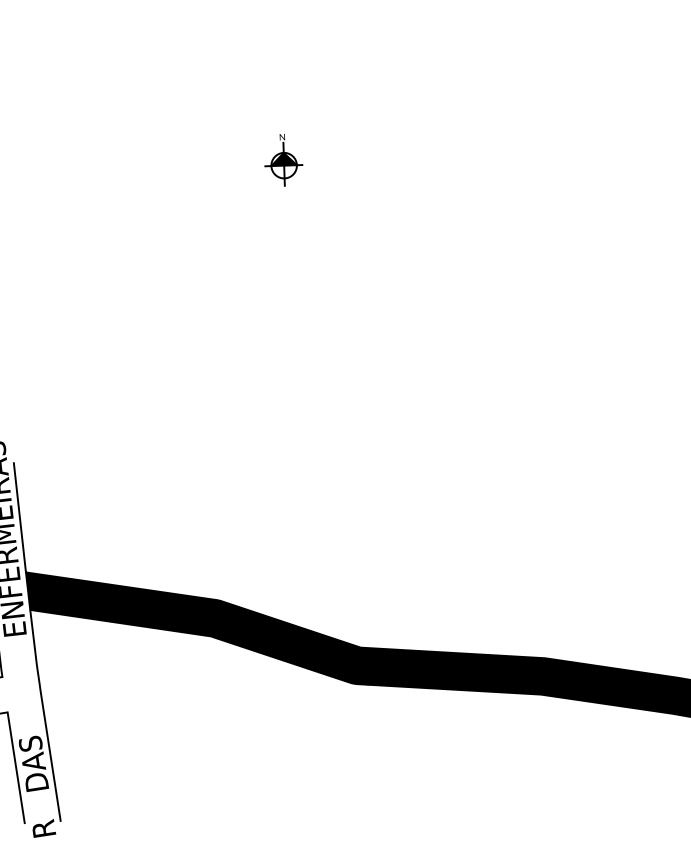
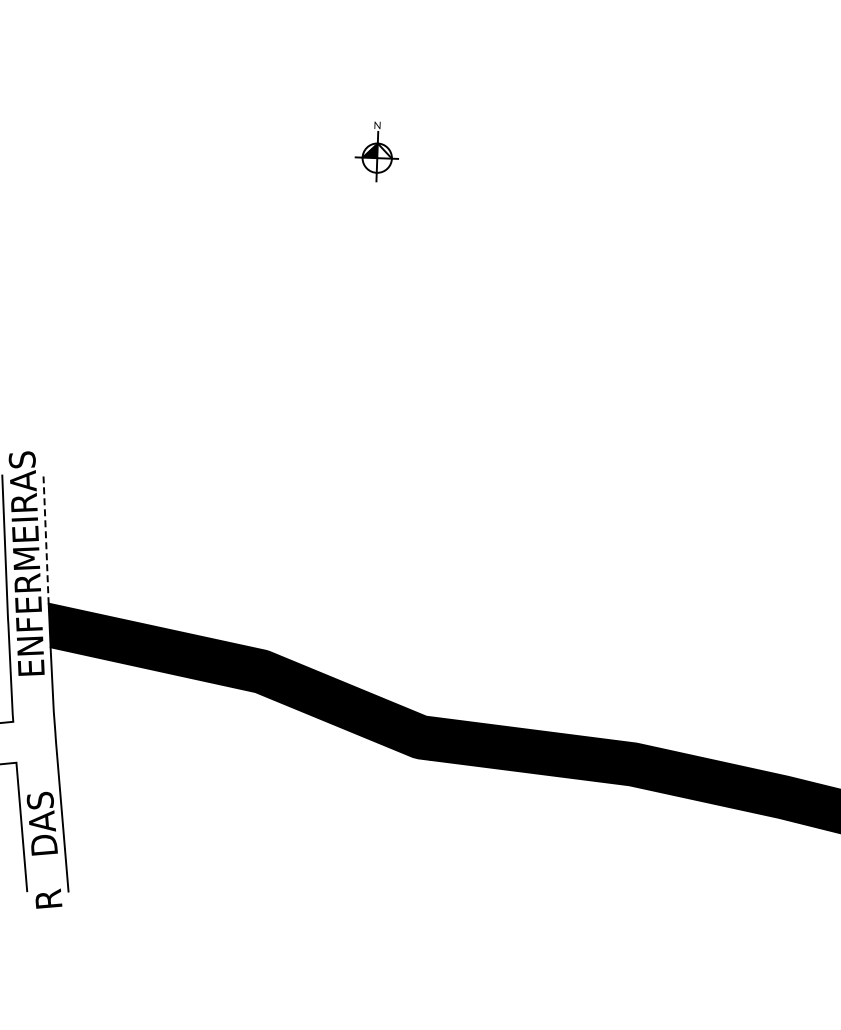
fill: (289, 158) -> (384, 150), removed
line: (20, 517) -> (46, 540), solid -> dashed

